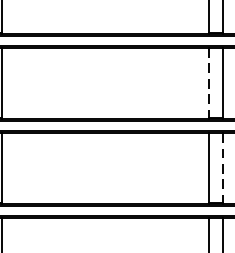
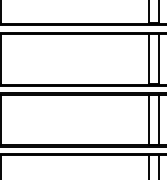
line: (208, 83) -> (148, 59), dashed -> solid
line: (222, 169) -> (158, 120), dashed -> solid

